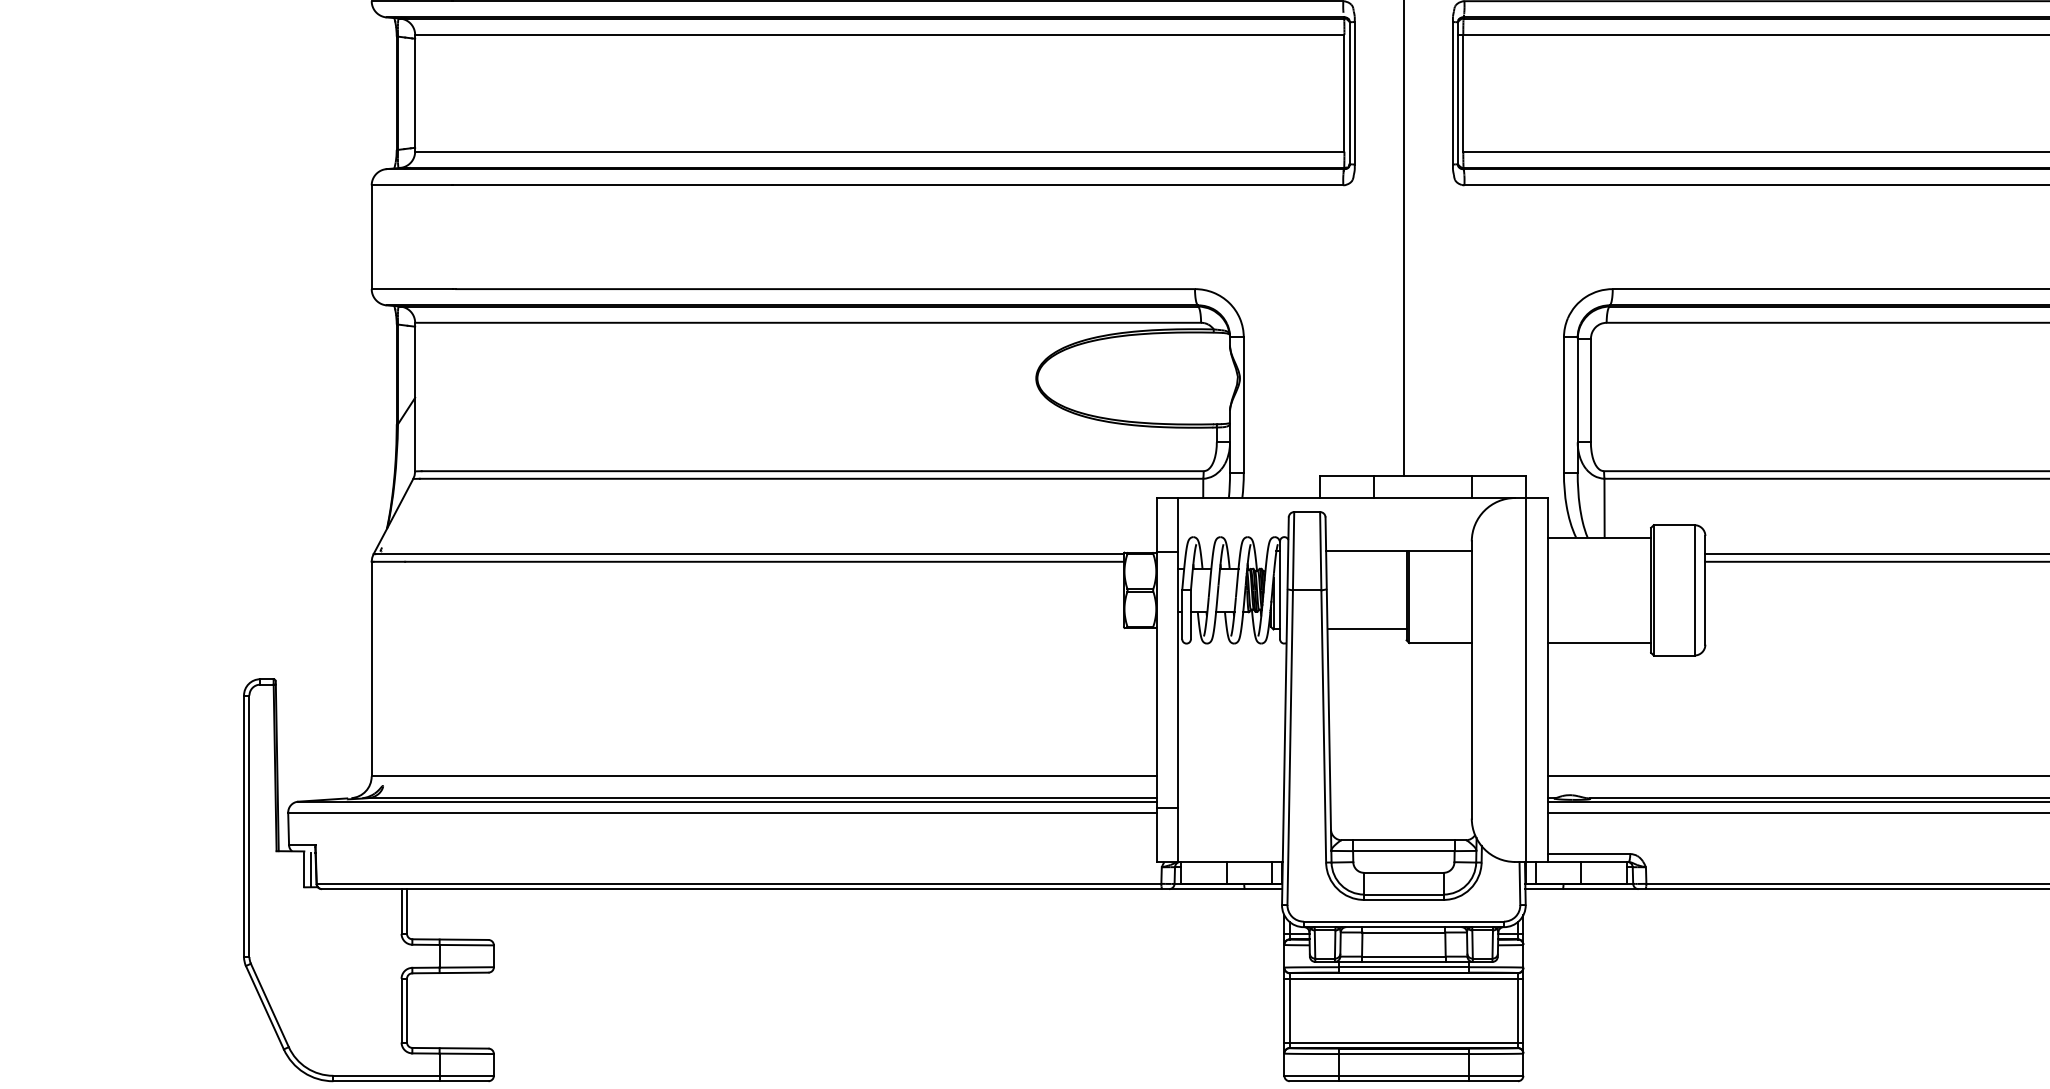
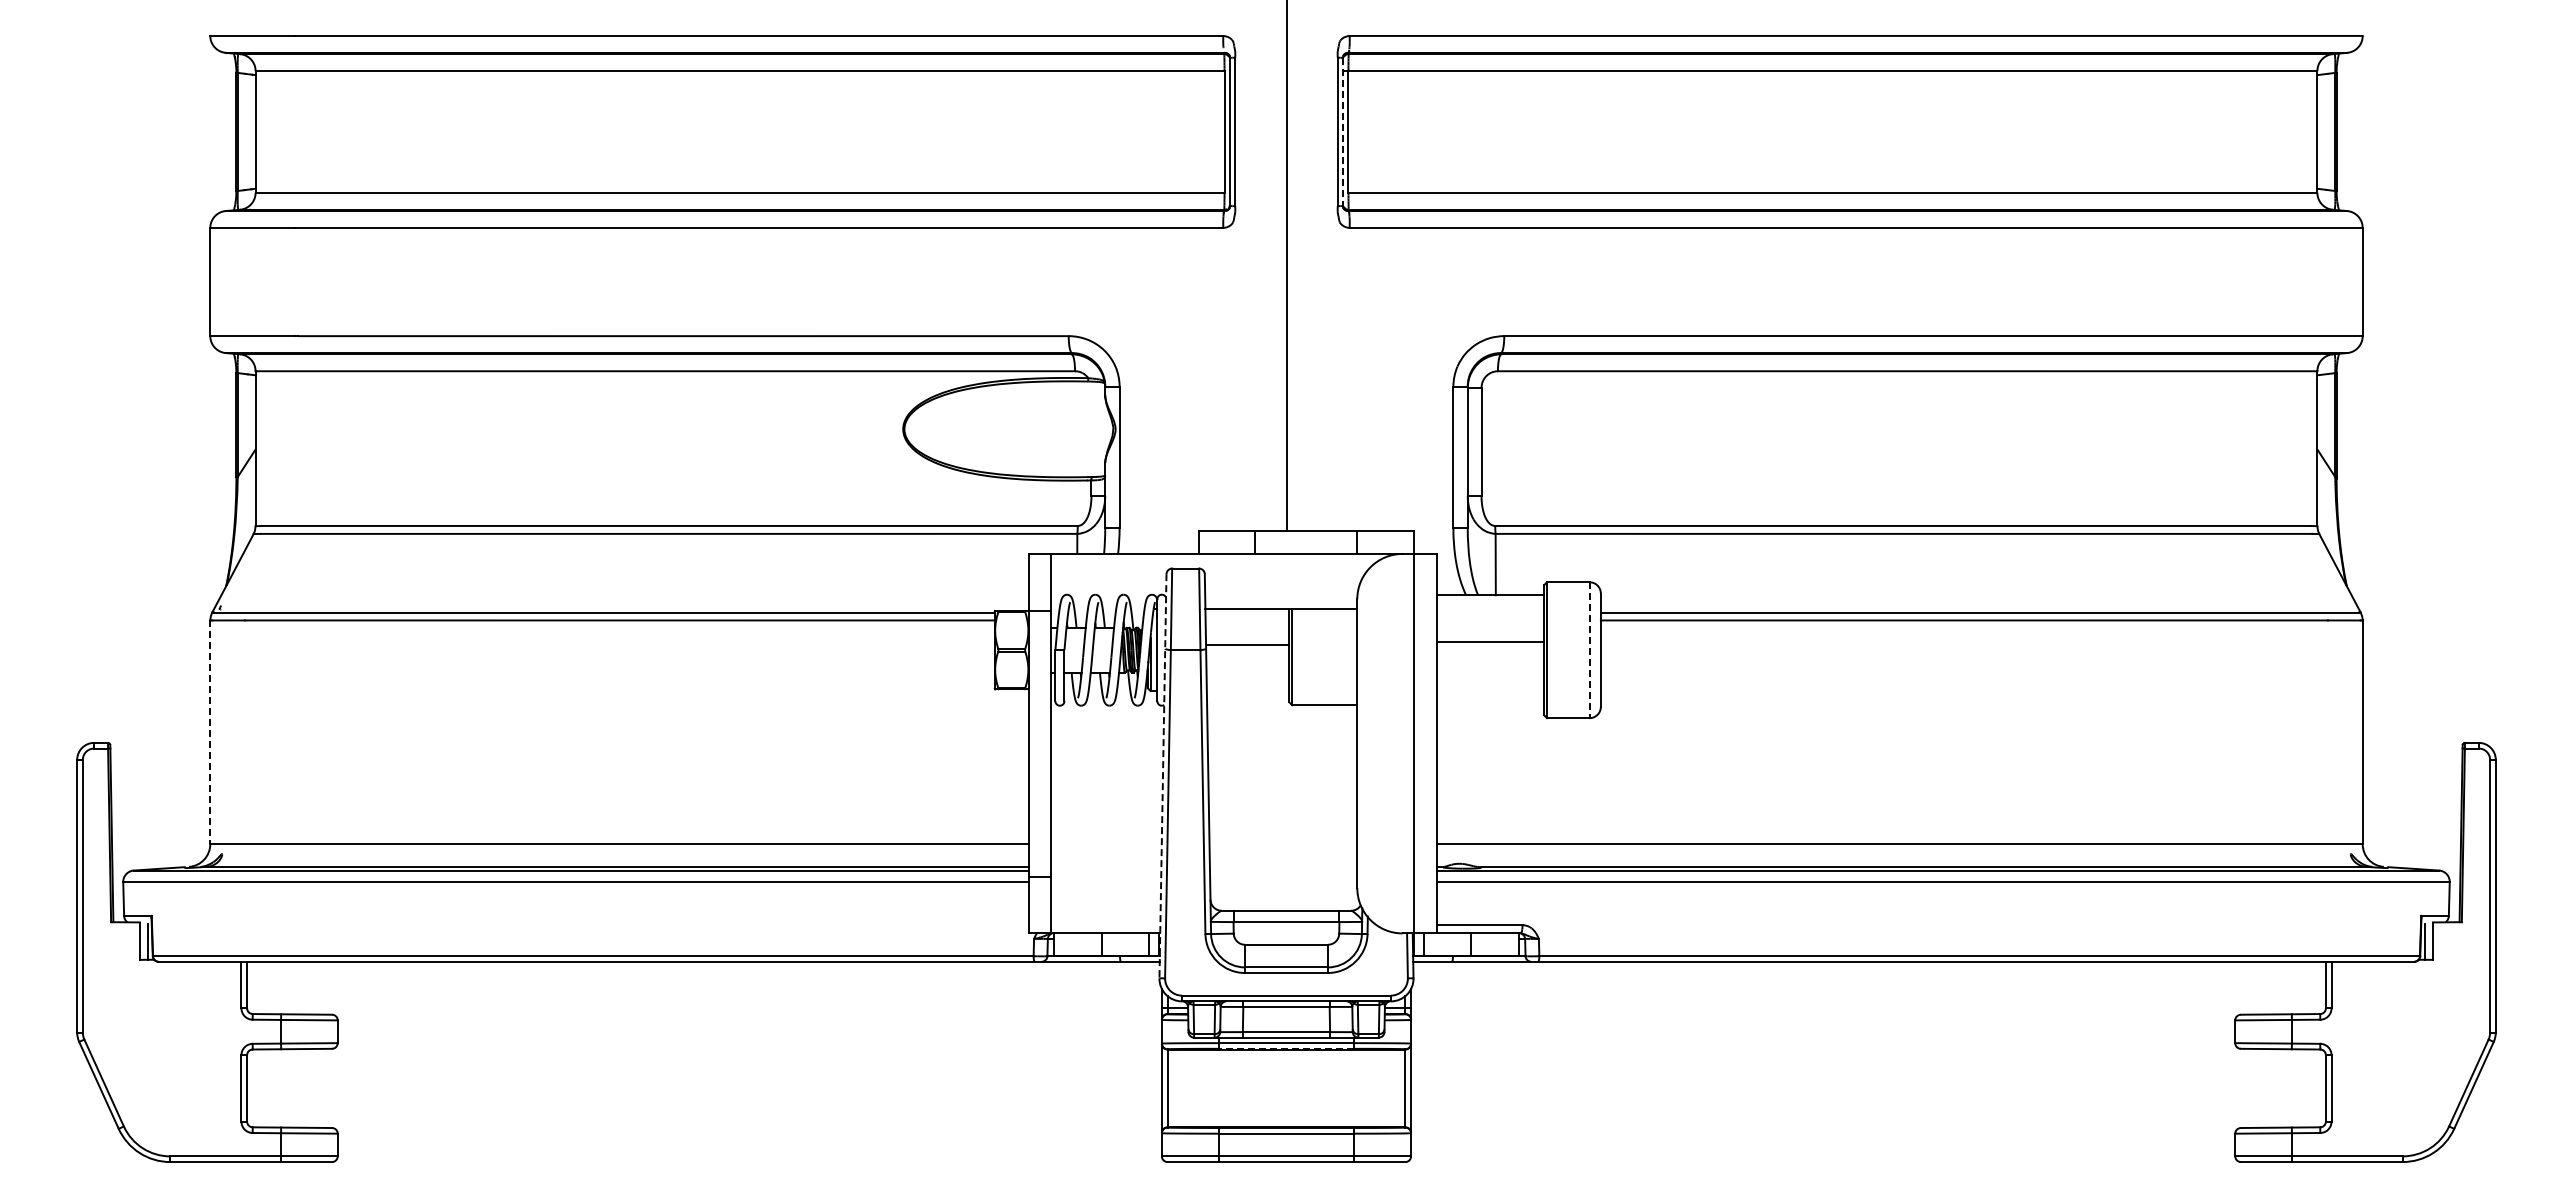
line: (1458, 93) -> (1343, 132), solid -> dashed
line: (1694, 590) -> (1589, 650), solid -> dashed
line: (1366, 629) -> (1247, 645), moved
line: (1599, 643) -> (1490, 642), moved
line: (371, 669) -> (210, 732), solid -> dashed
line: (1284, 711) -> (1162, 776), solid -> dashed
line: (1403, 972) -> (1286, 1048), solid -> dashed
line: (1403, 979) -> (1286, 1055), removed
line: (1403, 1042) -> (1286, 1121), removed

